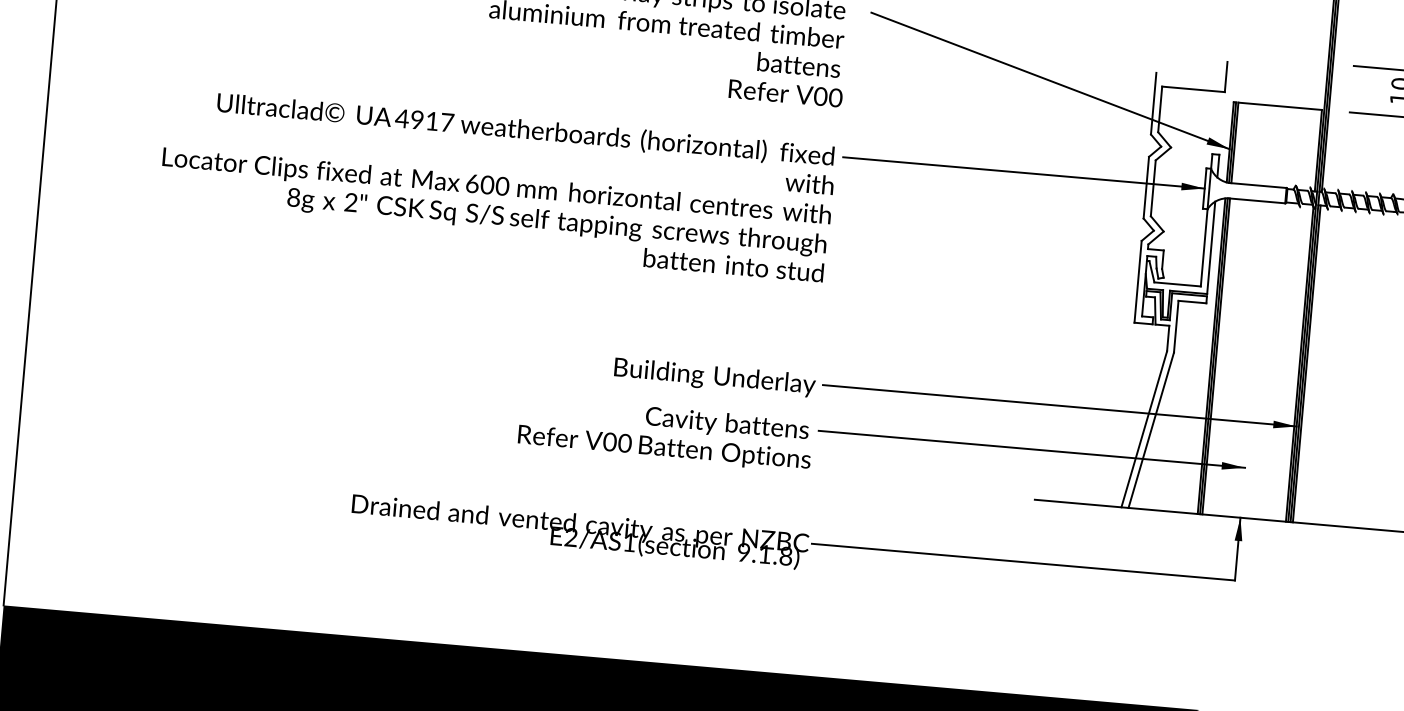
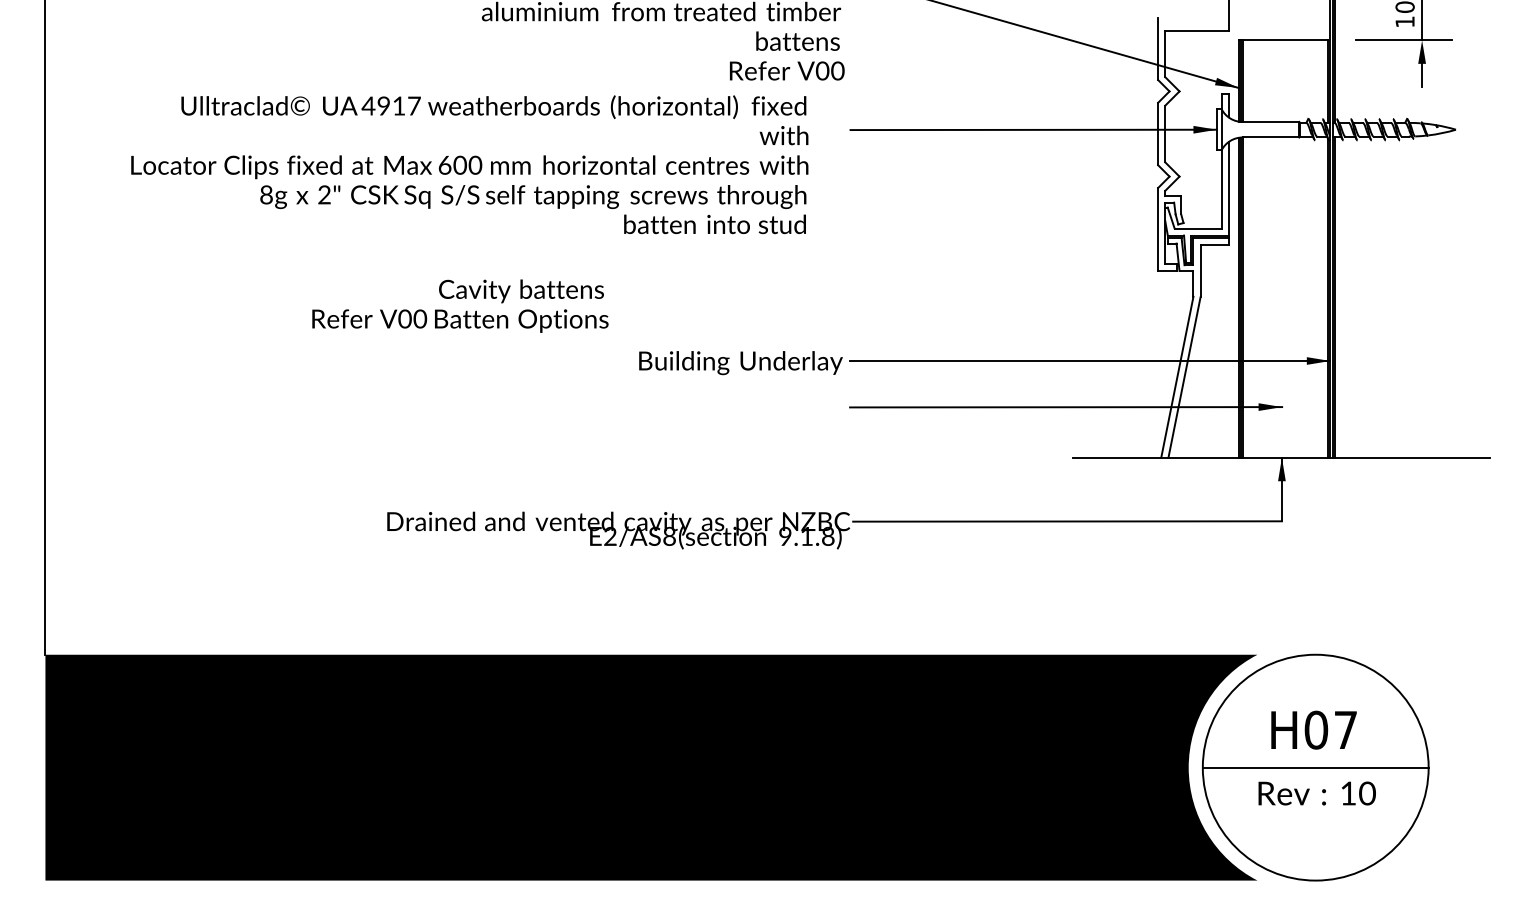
text: (496, 185) -> (469, 164), moved
text: (665, 433) -> (460, 305), moved
text: (629, 541) -> (669, 535), E2/AS1 -> E2/AS8

